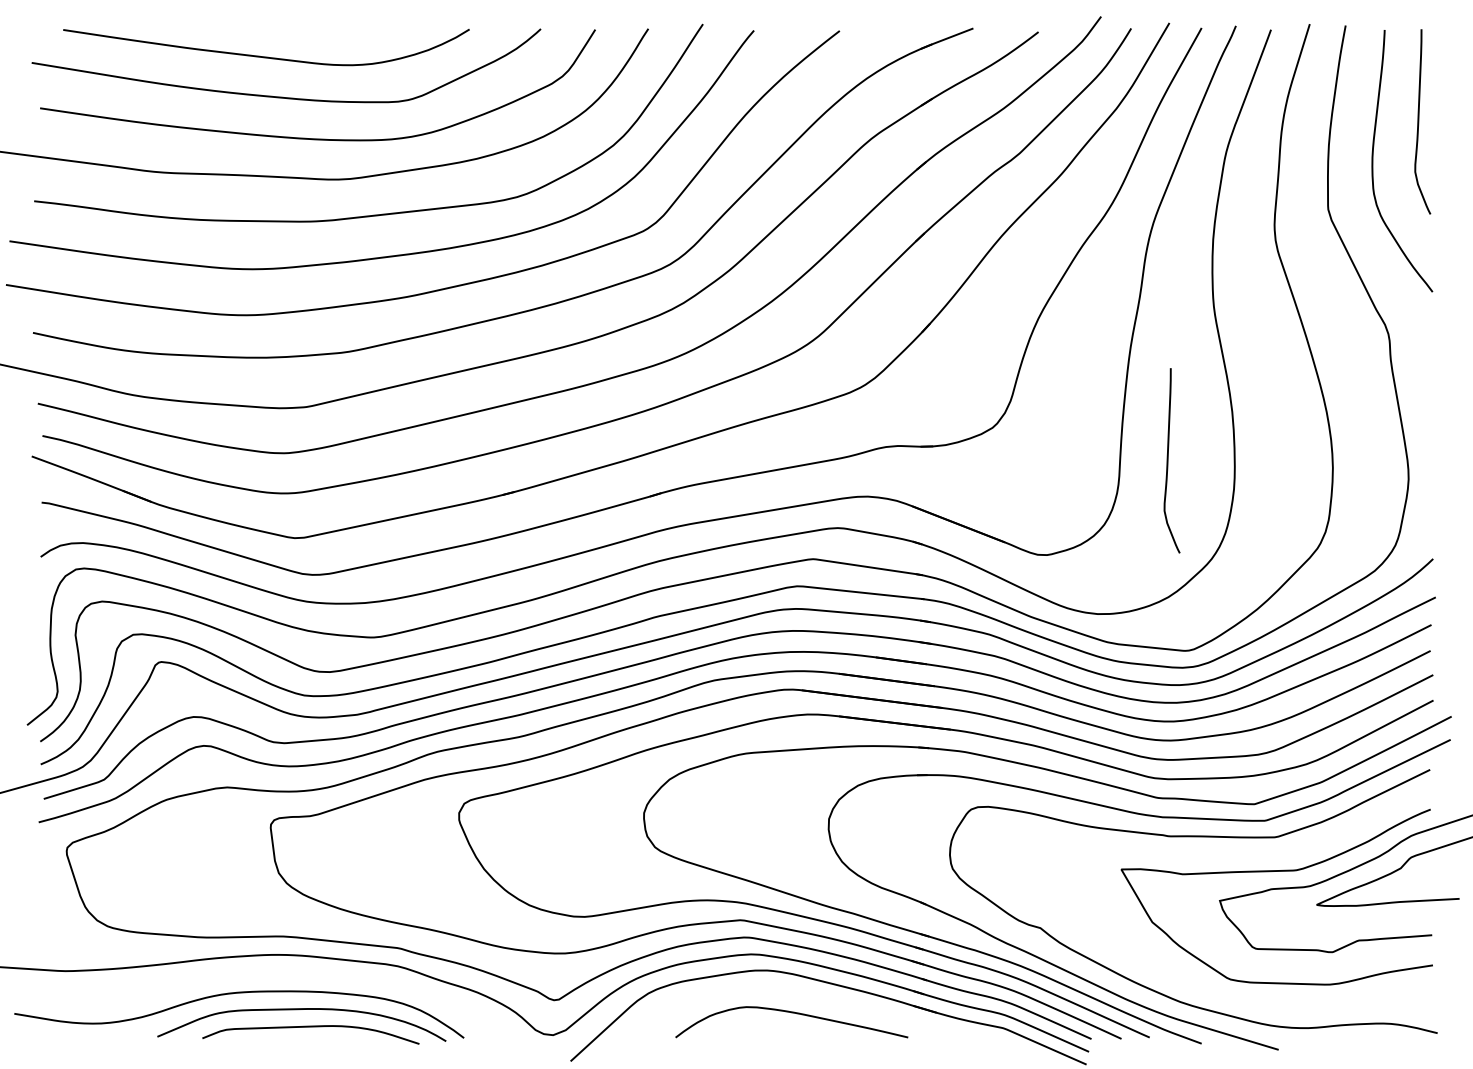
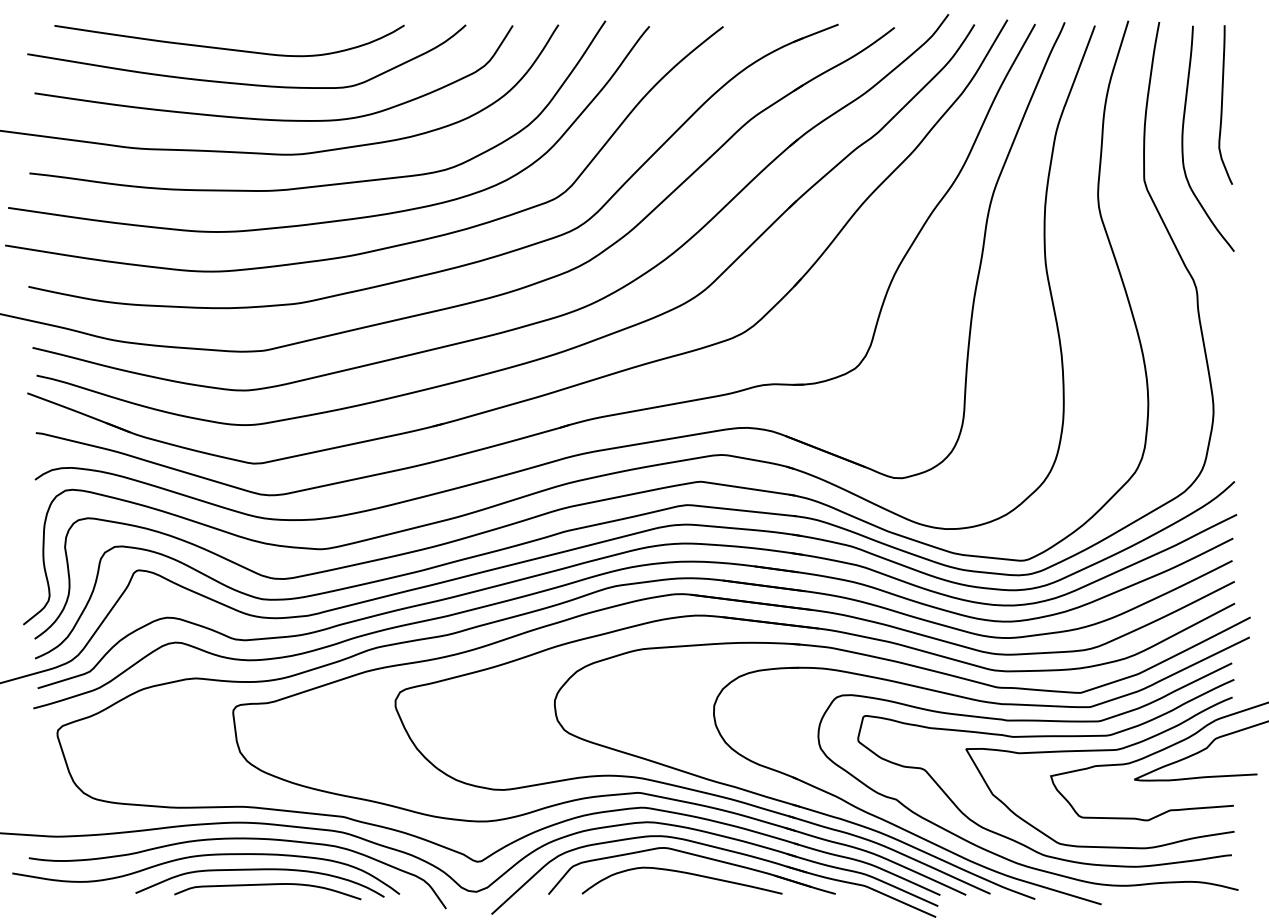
curve: (1168, 460) -> (1006, 396), removed
curve: (1213, 856) -> (1045, 737), added
curve: (275, 974) -> (237, 839), added
part: (808, 994) -> (696, 856), added

